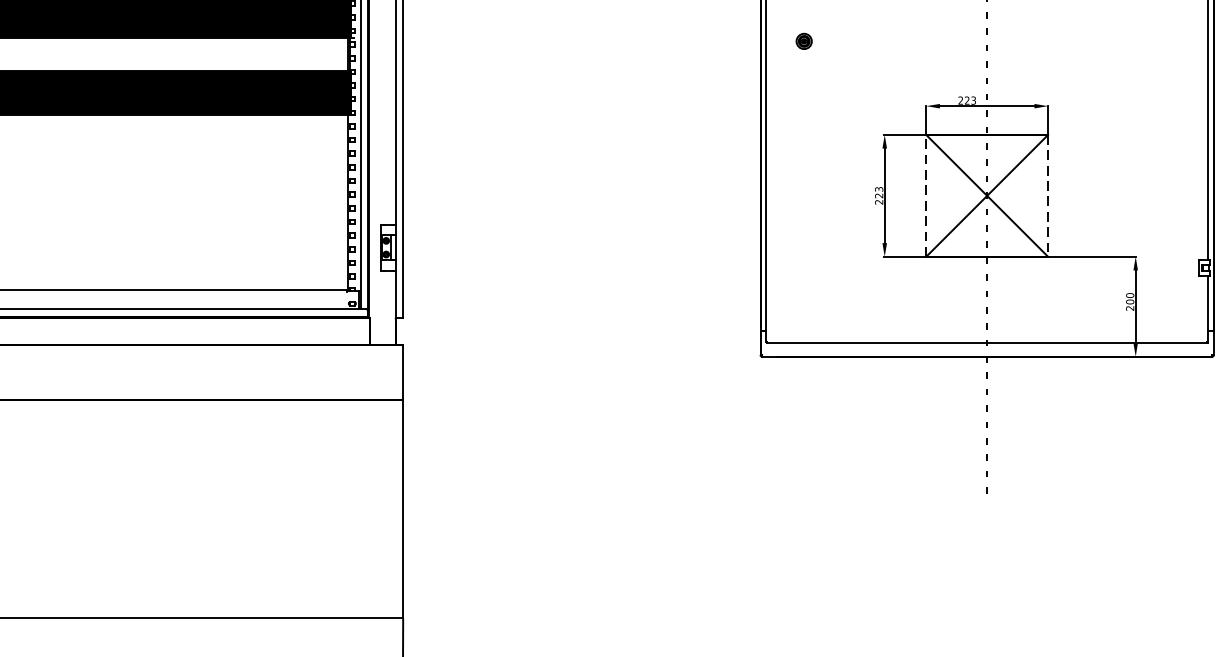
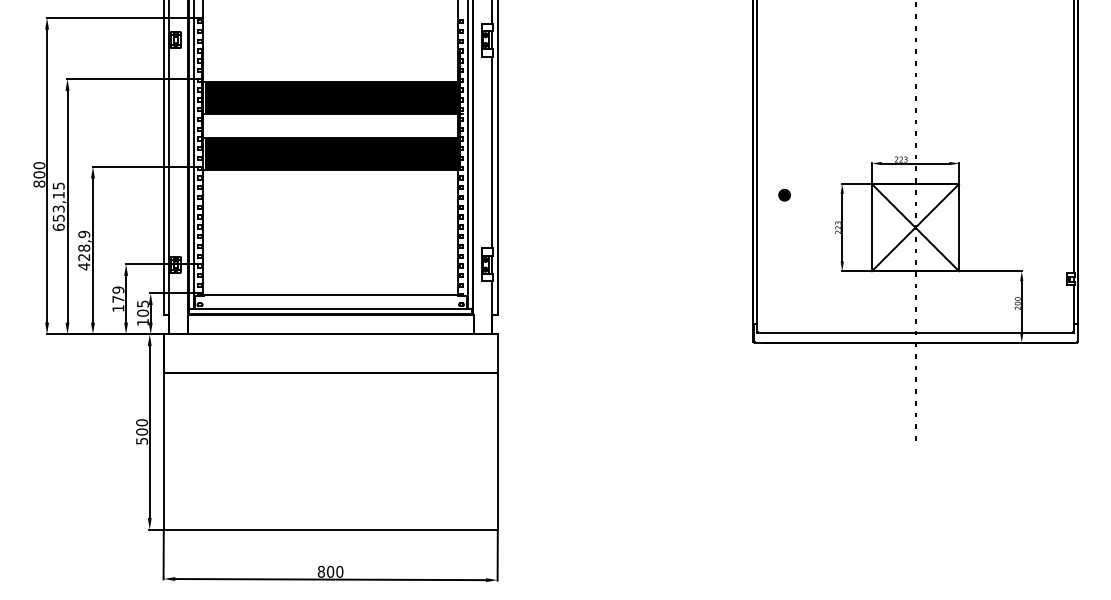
part: (803, 40) -> (784, 194), moved
line: (925, 195) -> (871, 227), dashed -> solid
line: (1048, 195) -> (959, 227), dashed -> solid

